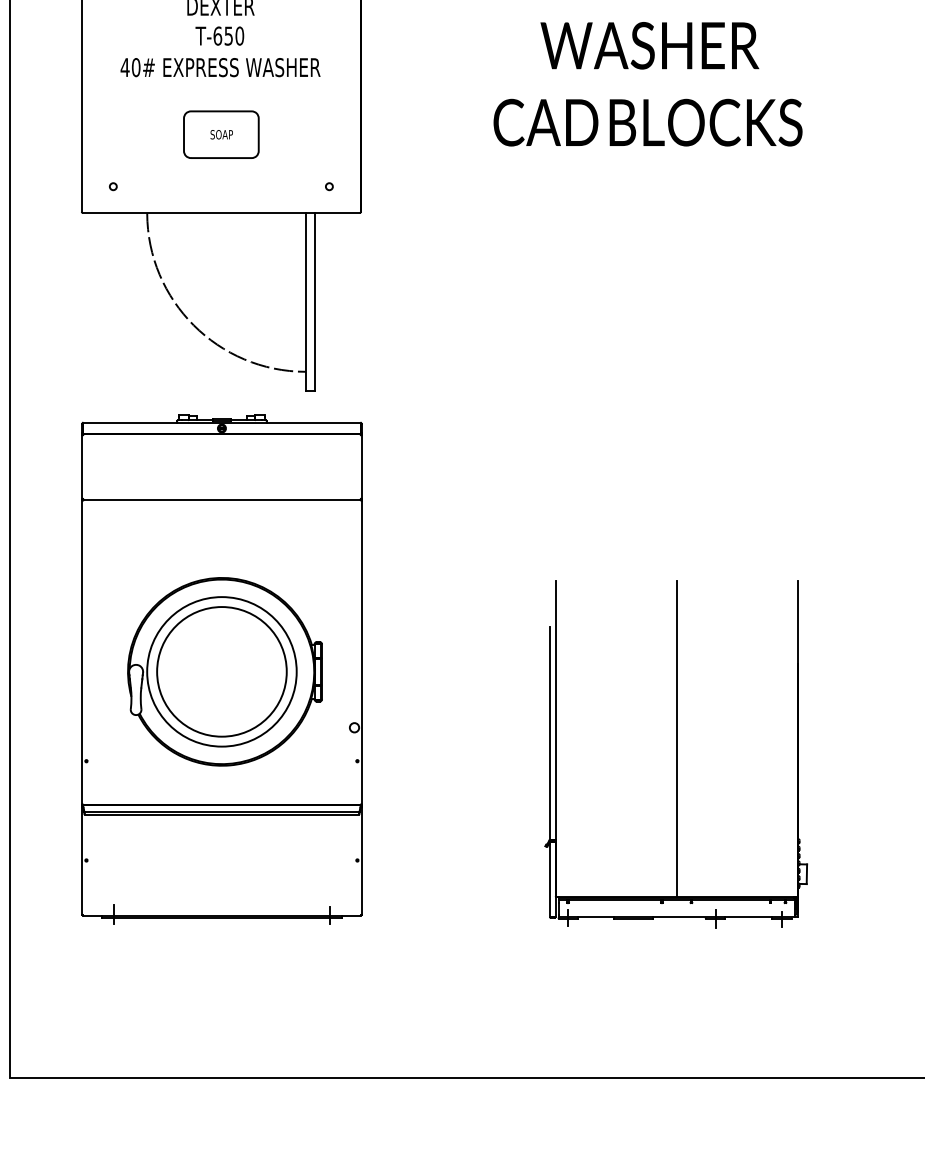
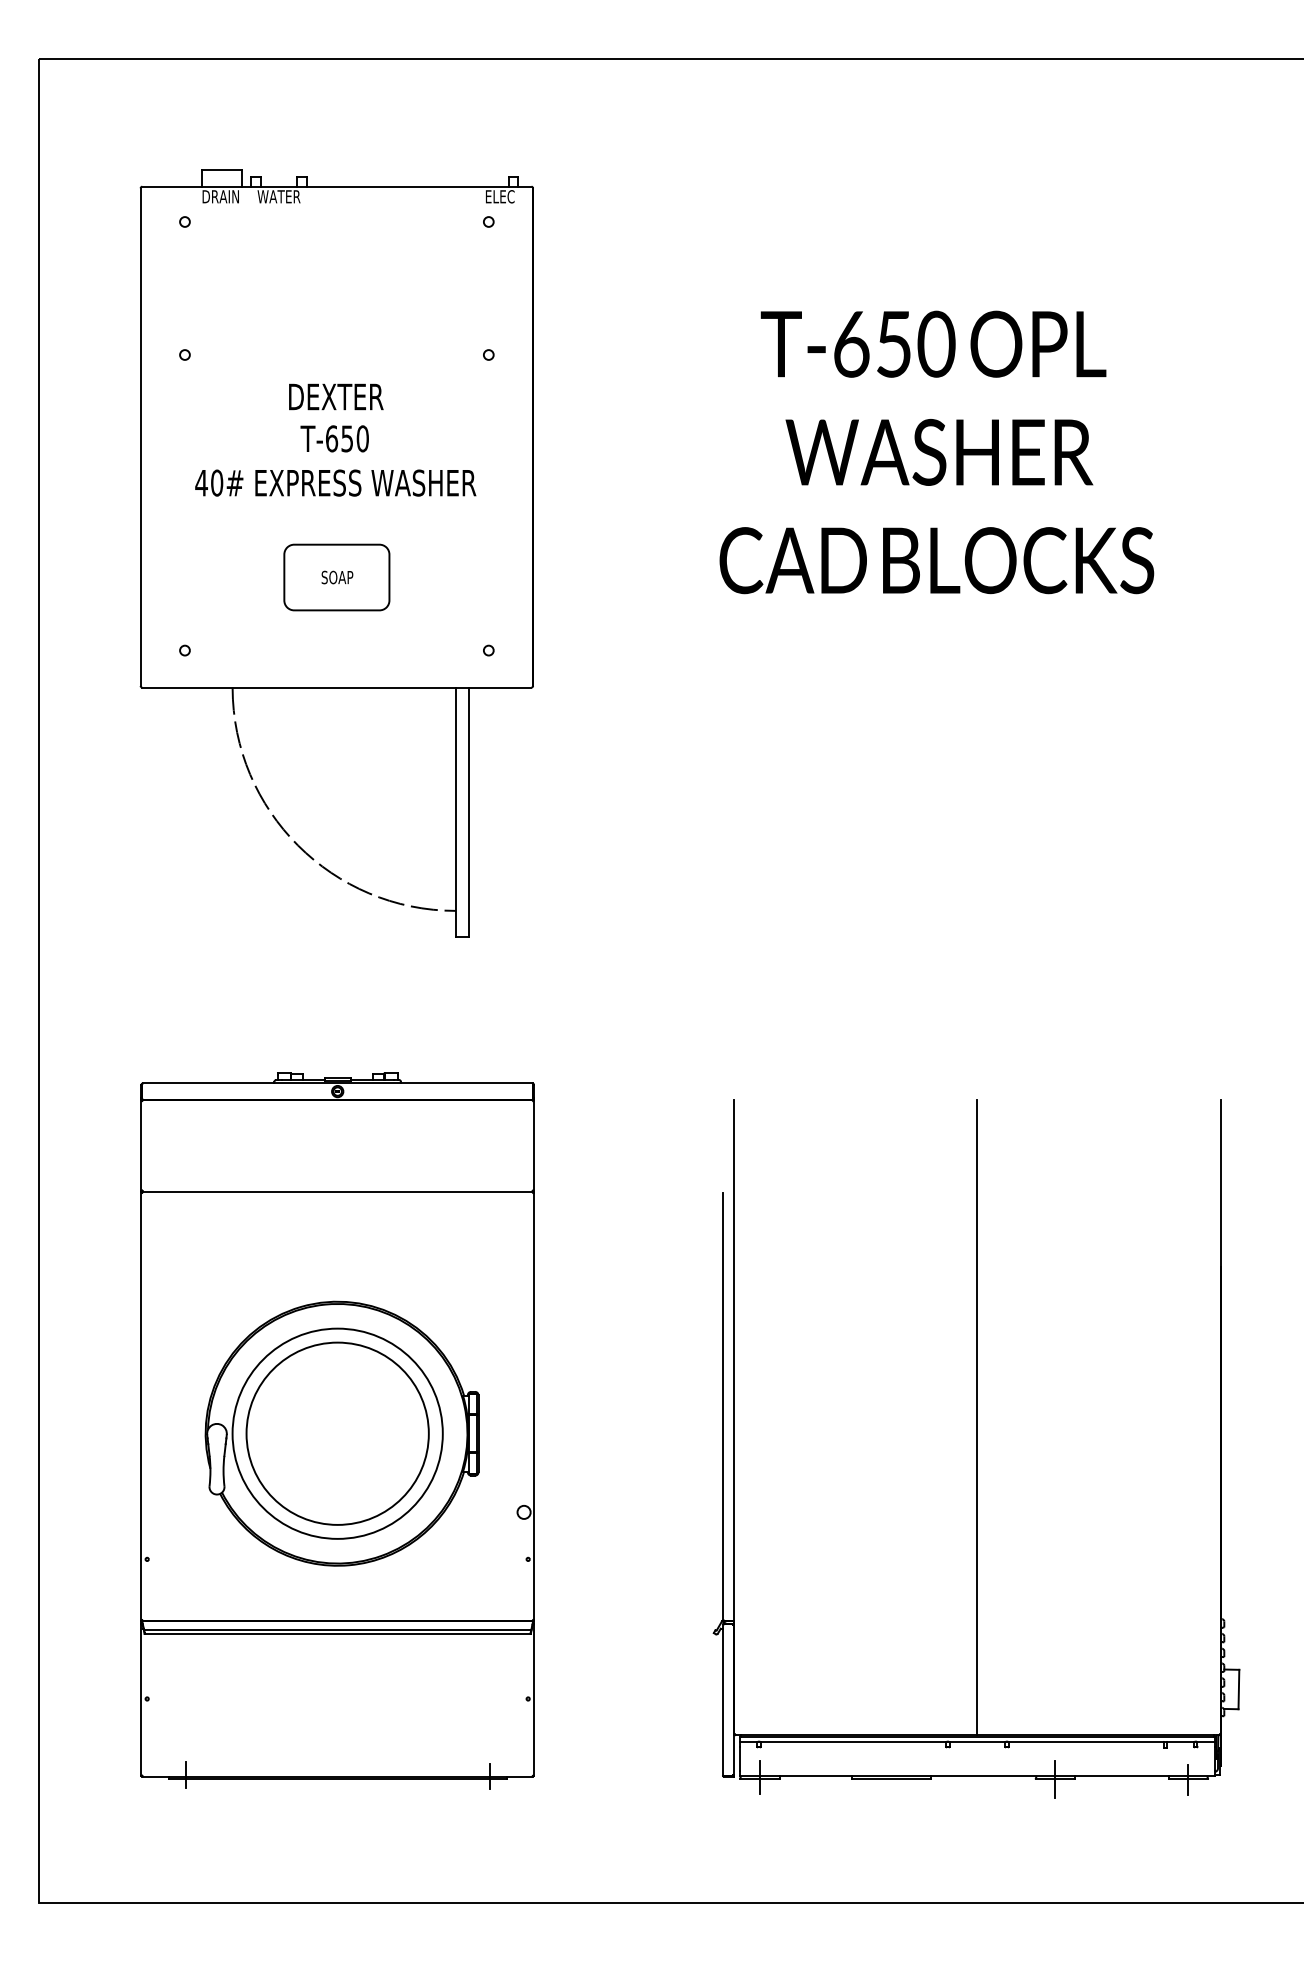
part: (221, 669) -> (337, 1430), moved
part: (676, 754) -> (976, 1448), size x1.43

